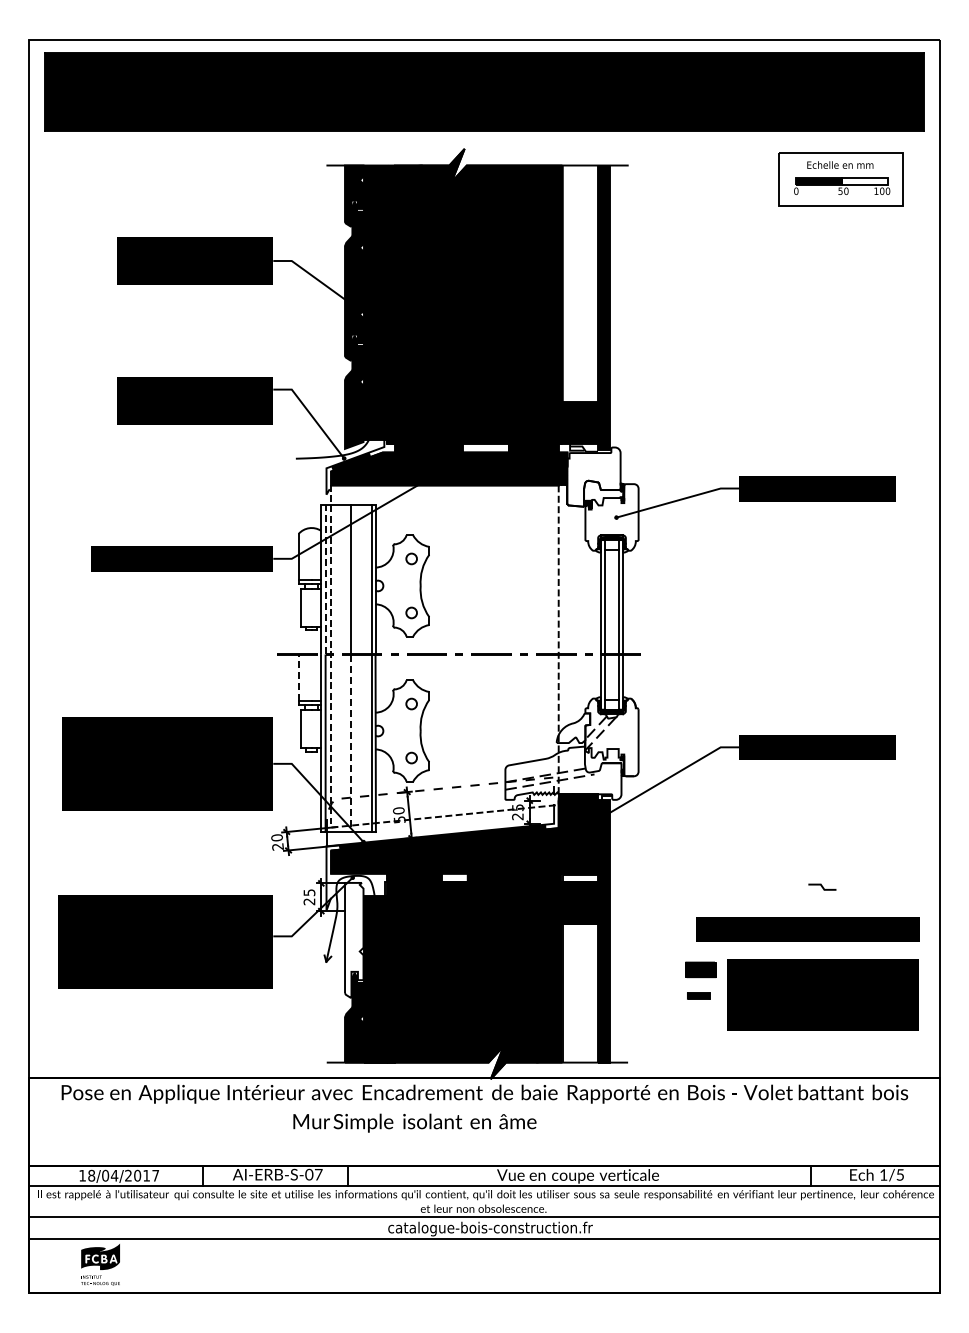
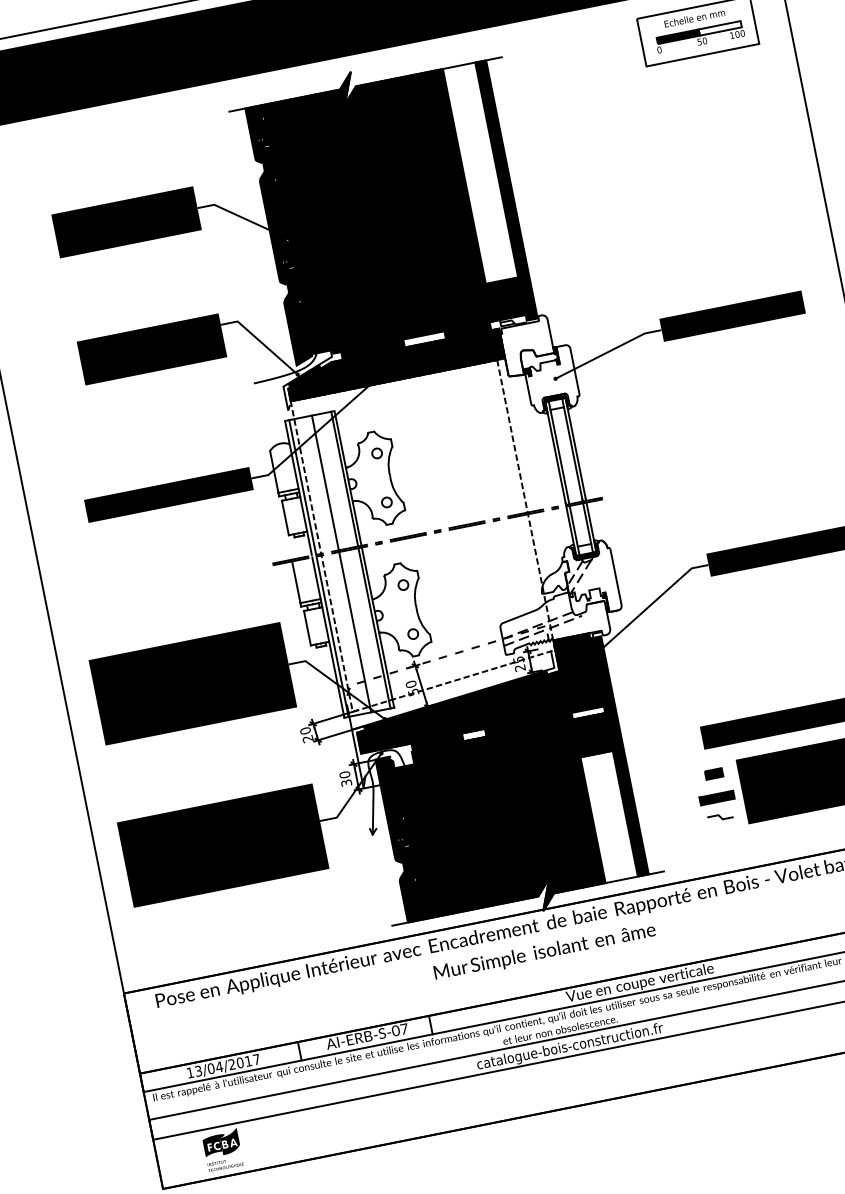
line: (325, 578) -> (302, 486), dashed -> solid
line: (298, 678) -> (296, 582), dashed -> solid
line: (350, 744) -> (355, 632), dashed -> solid
line: (822, 886) -> (720, 816), moved
text: (309, 897) -> (345, 779), 25 -> 30
fill: (354, 939) -> (394, 809), added
part: (700, 969) -> (713, 773), size x0.62
part: (698, 995) -> (716, 797), size x1.67
text: (414, 1122) -> (544, 951), moved
text: (91, 1175) -> (198, 1071), 18/04/2017 -> 13/04/2017

